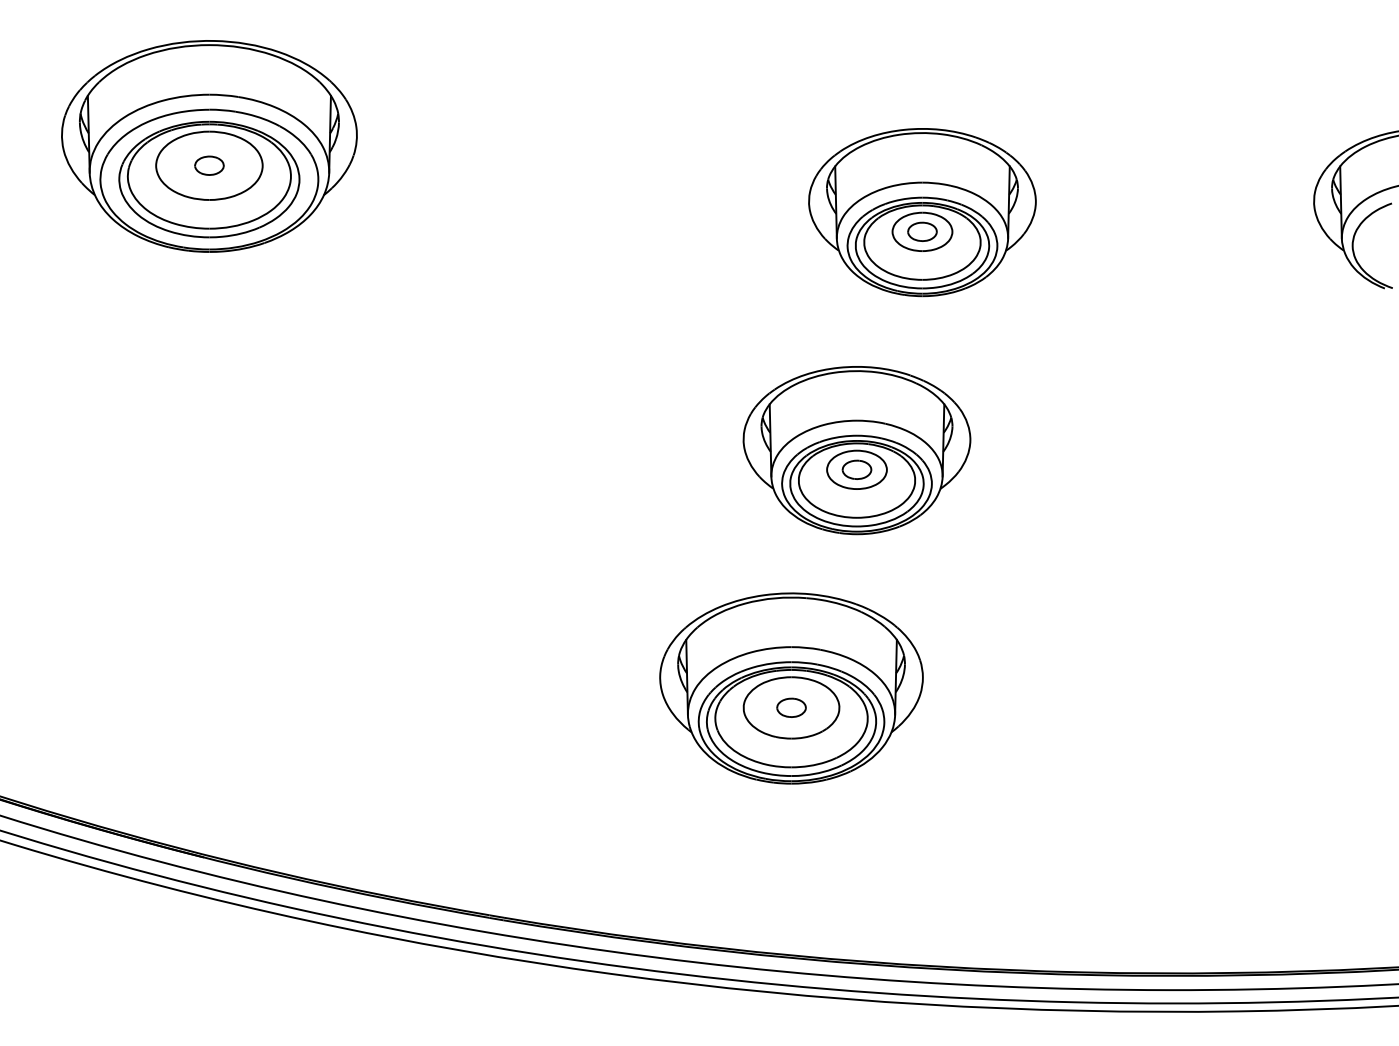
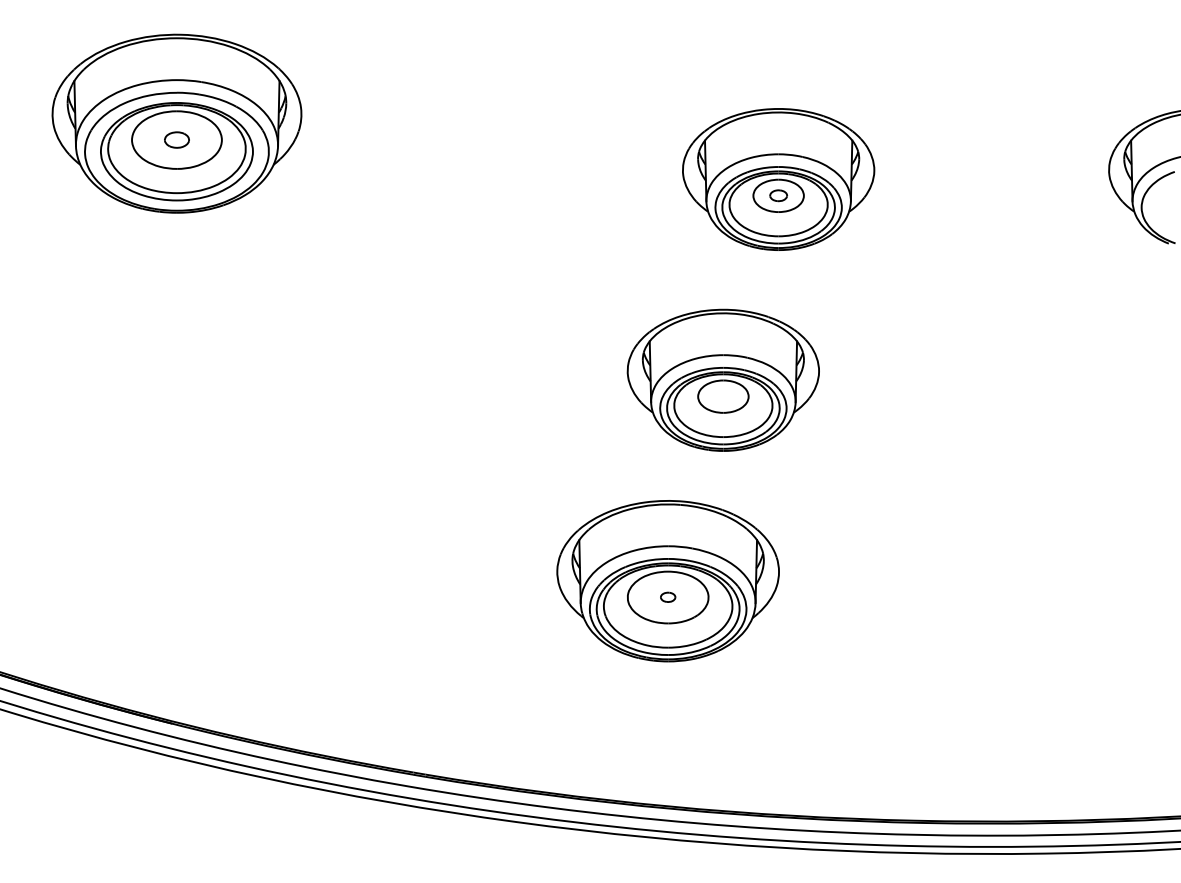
part: (922, 231) -> (778, 195), size x0.7
part: (856, 469) -> (722, 396), removed
part: (791, 707) -> (668, 597), size x0.6

